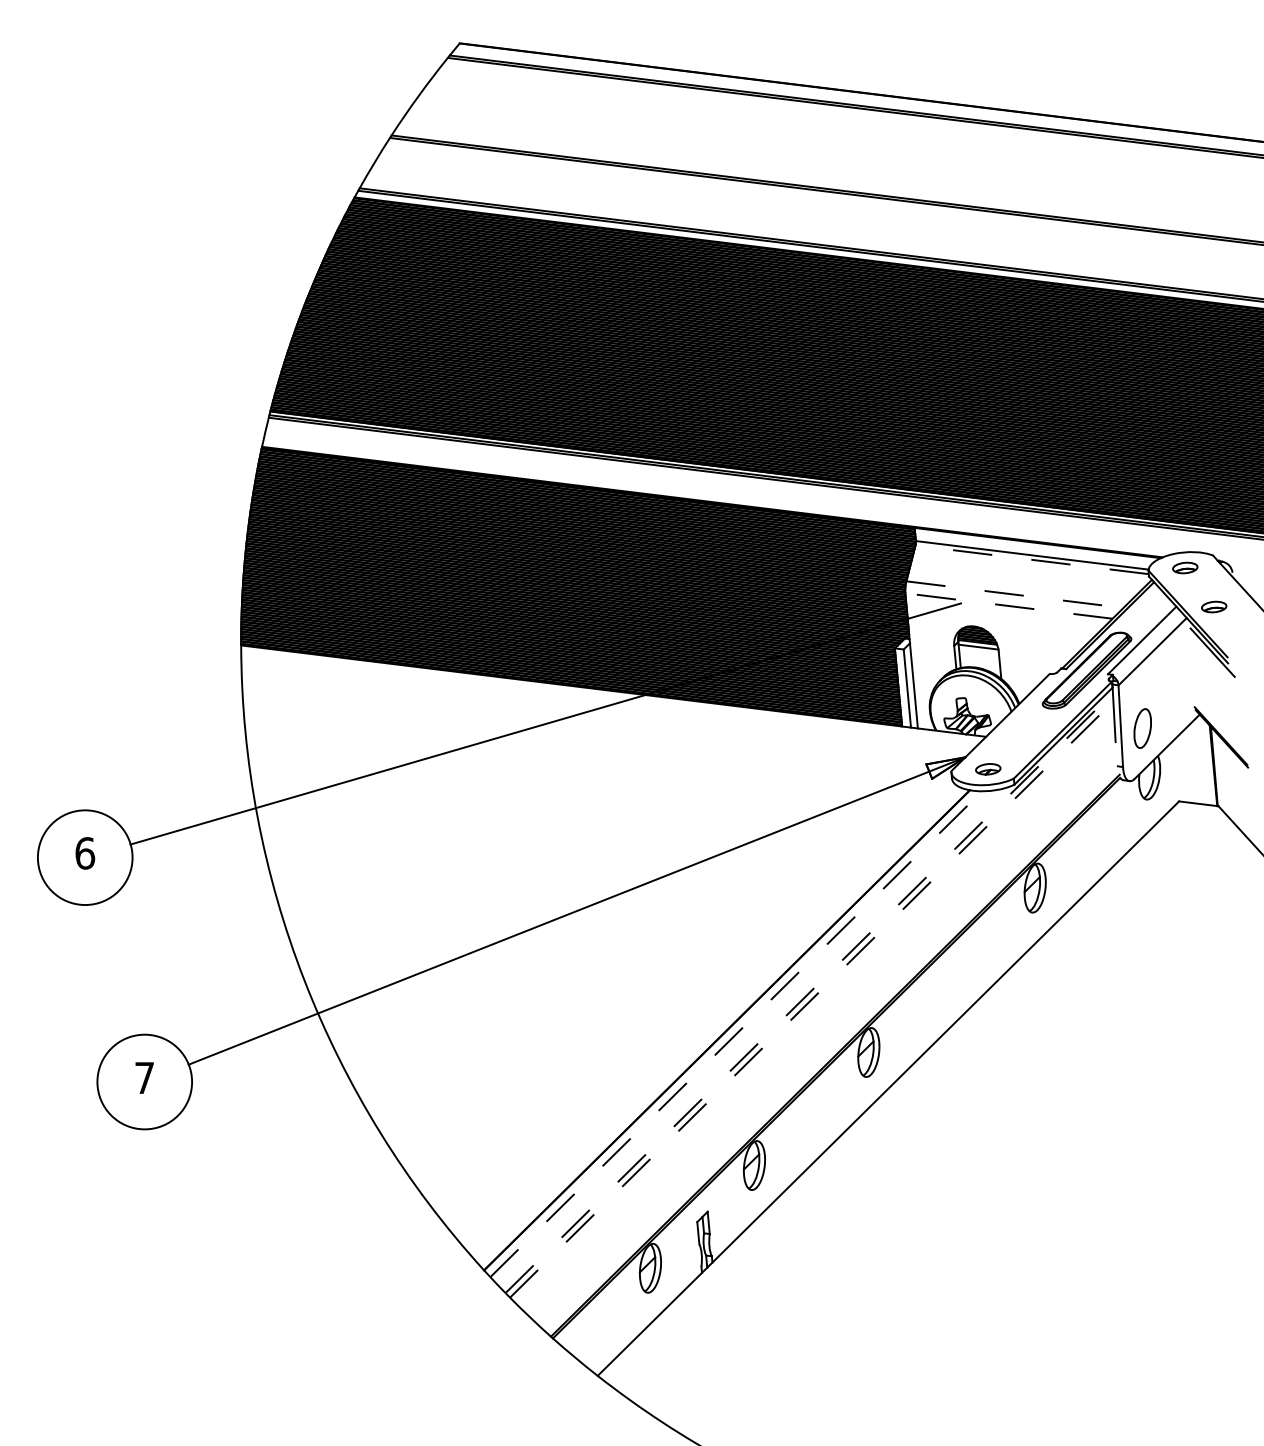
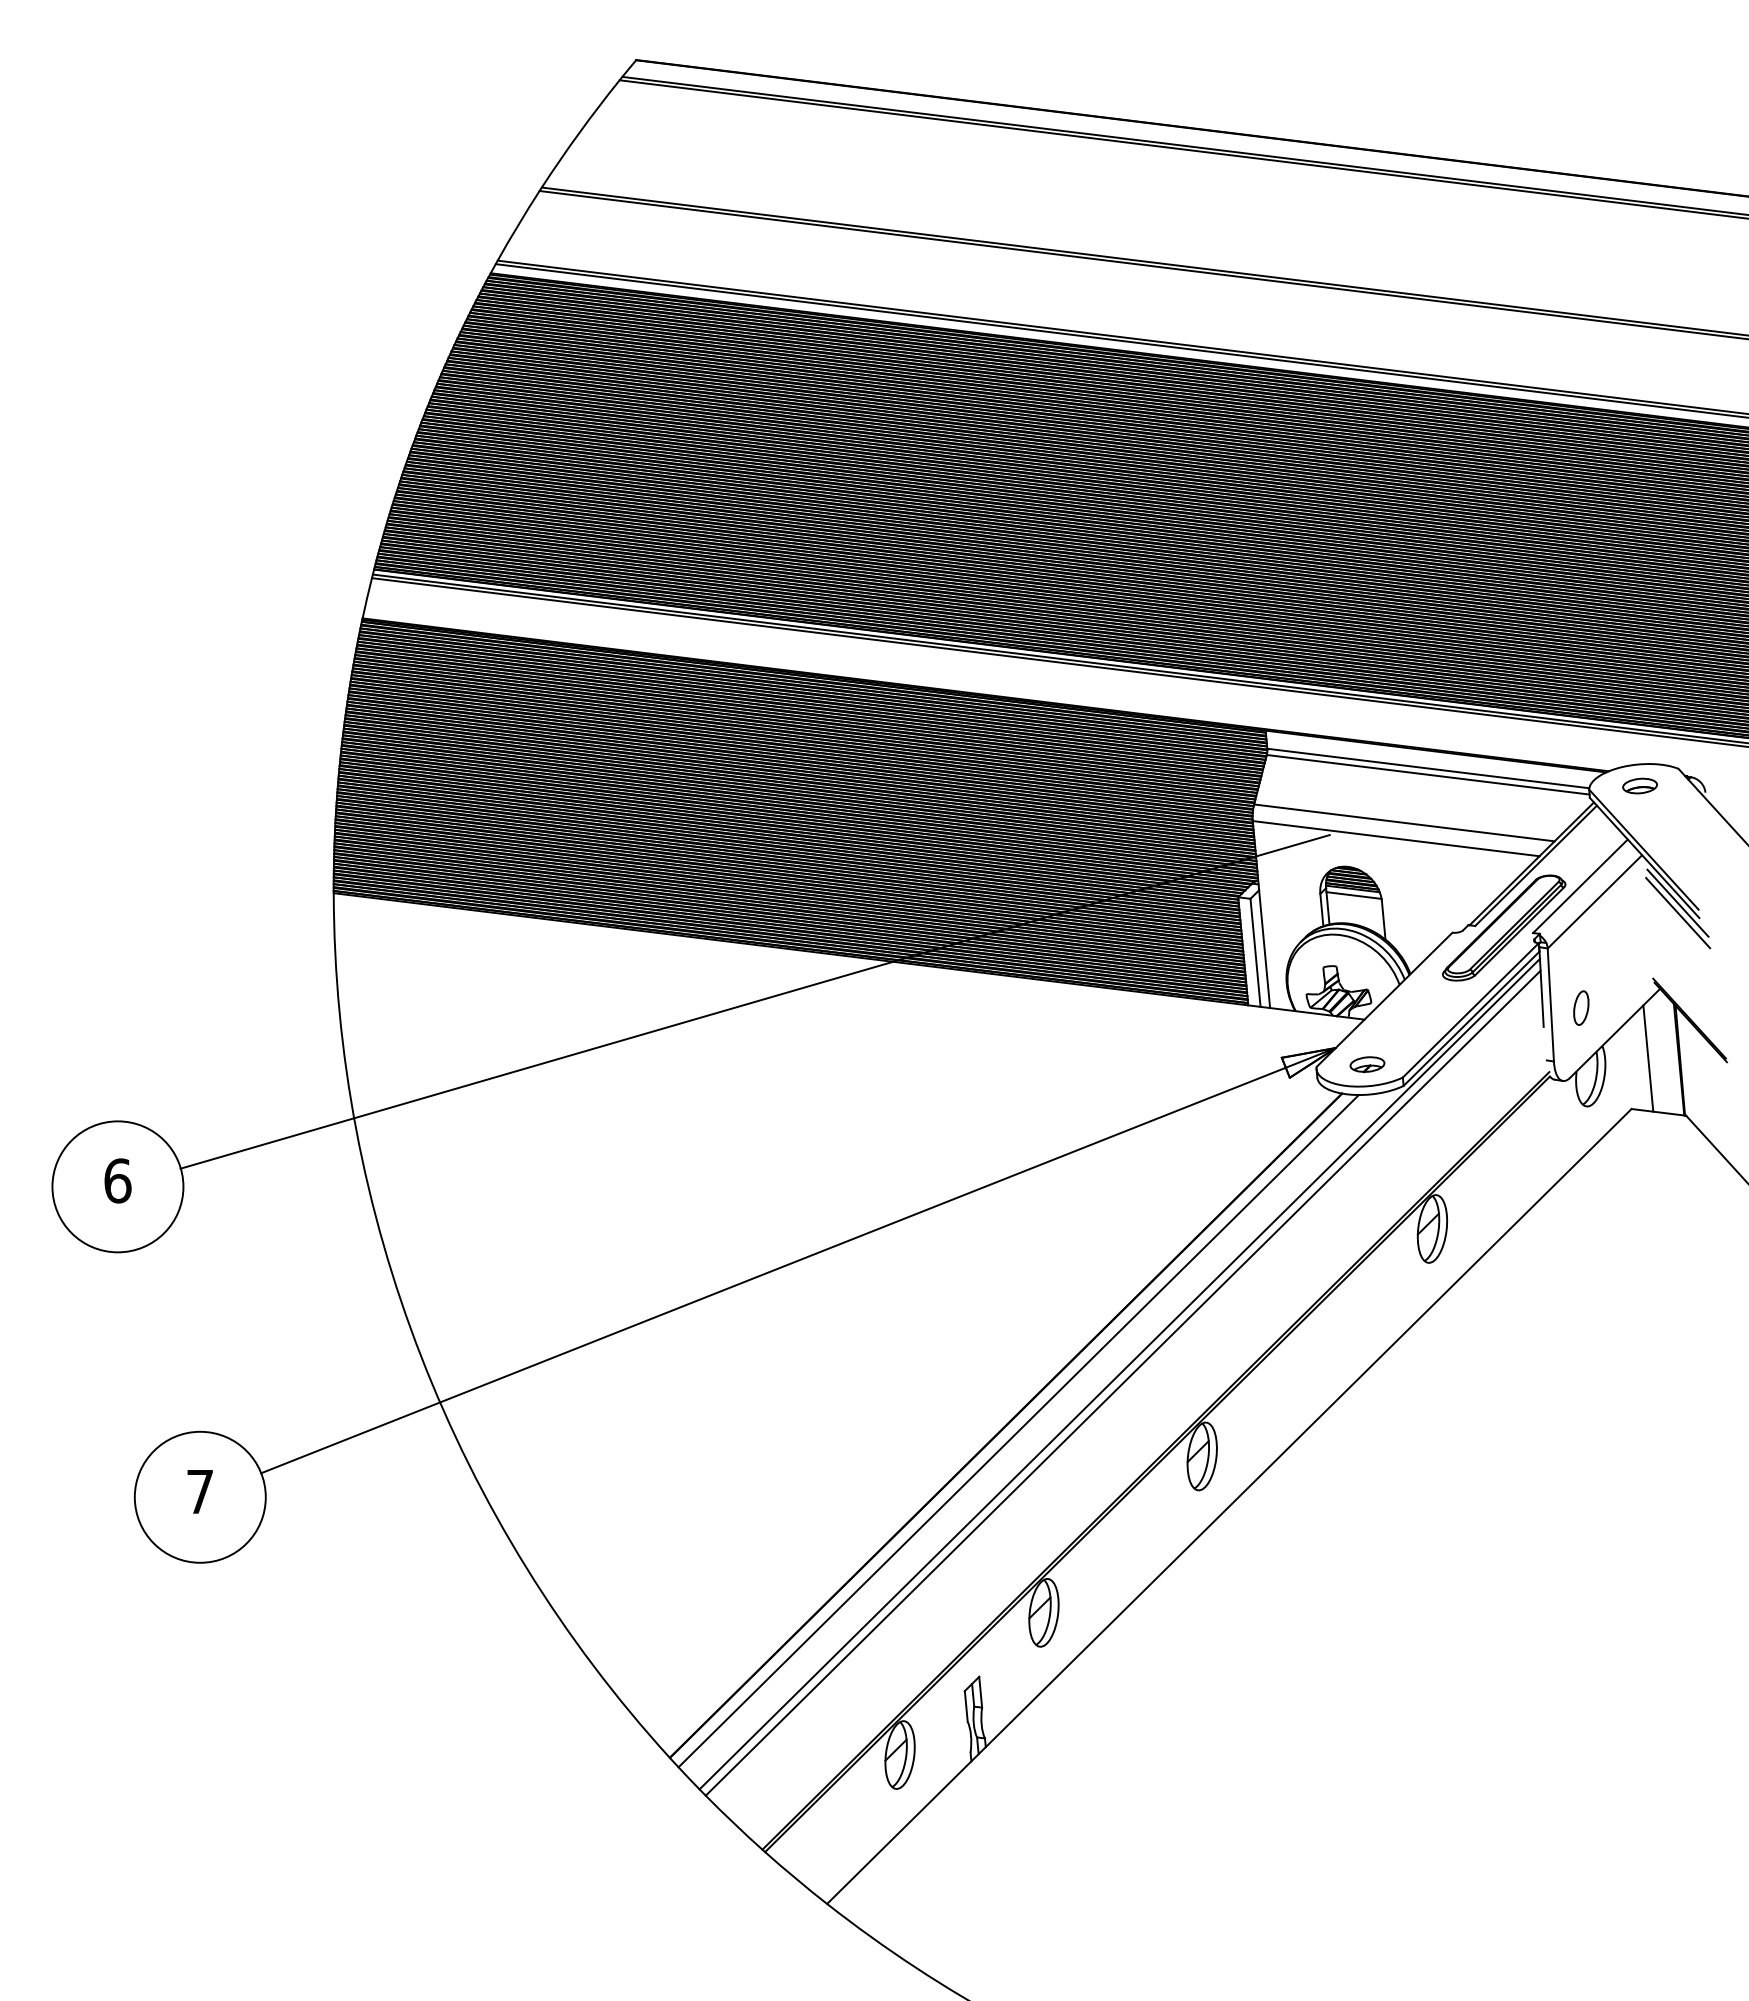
line: (1032, 559) -> (1428, 774), dashed -> solid
line: (1015, 594) -> (1404, 822), dashed -> solid
line: (1008, 605) -> (1395, 838), dashed -> solid
part: (1213, 606) -> (1679, 839), removed
line: (1213, 660) -> (1678, 913), added
part: (1142, 728) -> (1581, 1007), size x0.62
line: (1191, 764) -> (1648, 1058), added
line: (809, 993) -> (1119, 1374), dashed -> solid
line: (811, 999) -> (1123, 1383), dashed -> solid
line: (736, 1033) -> (1019, 1430), dashed -> solid

